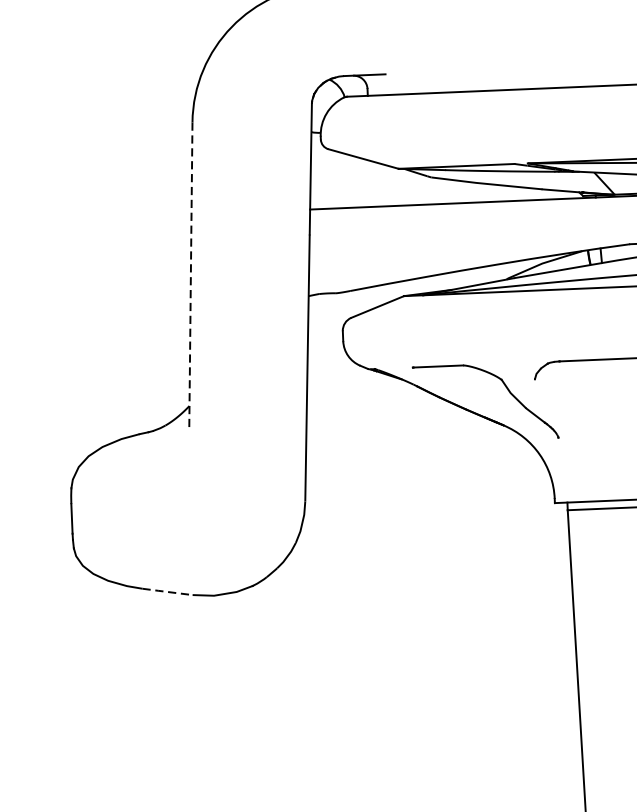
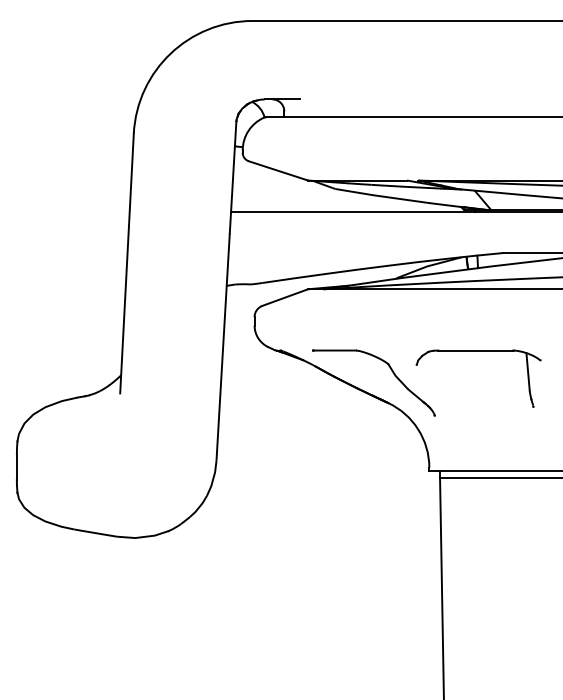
line: (190, 276) -> (126, 264), dashed -> solid
line: (168, 592) -> (96, 533), dashed -> solid

